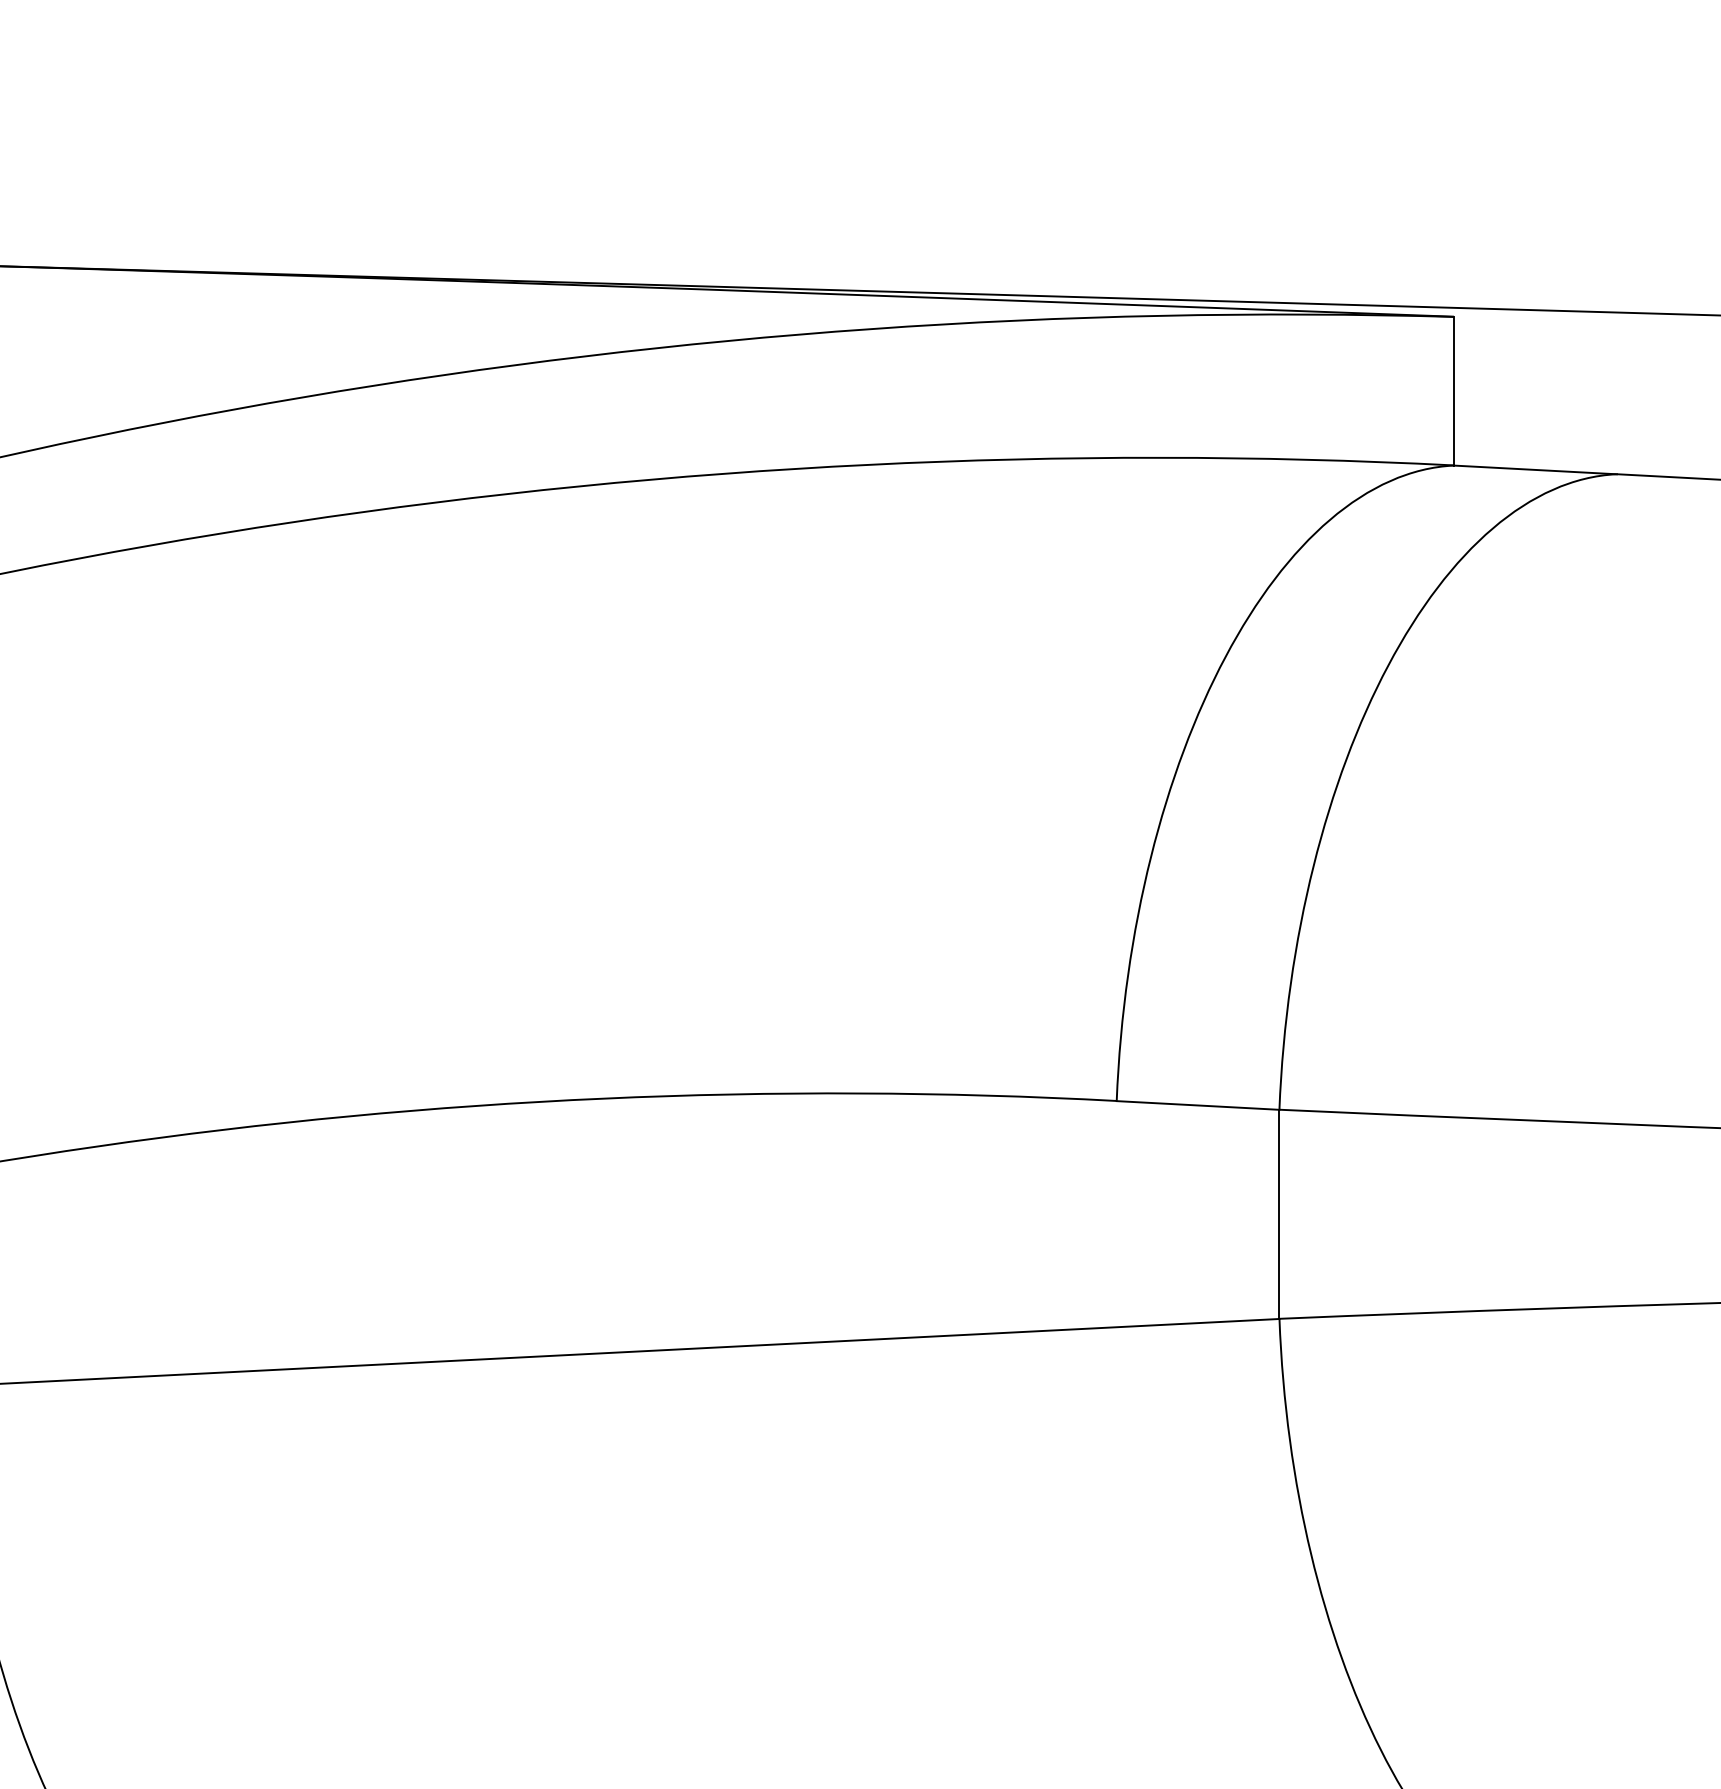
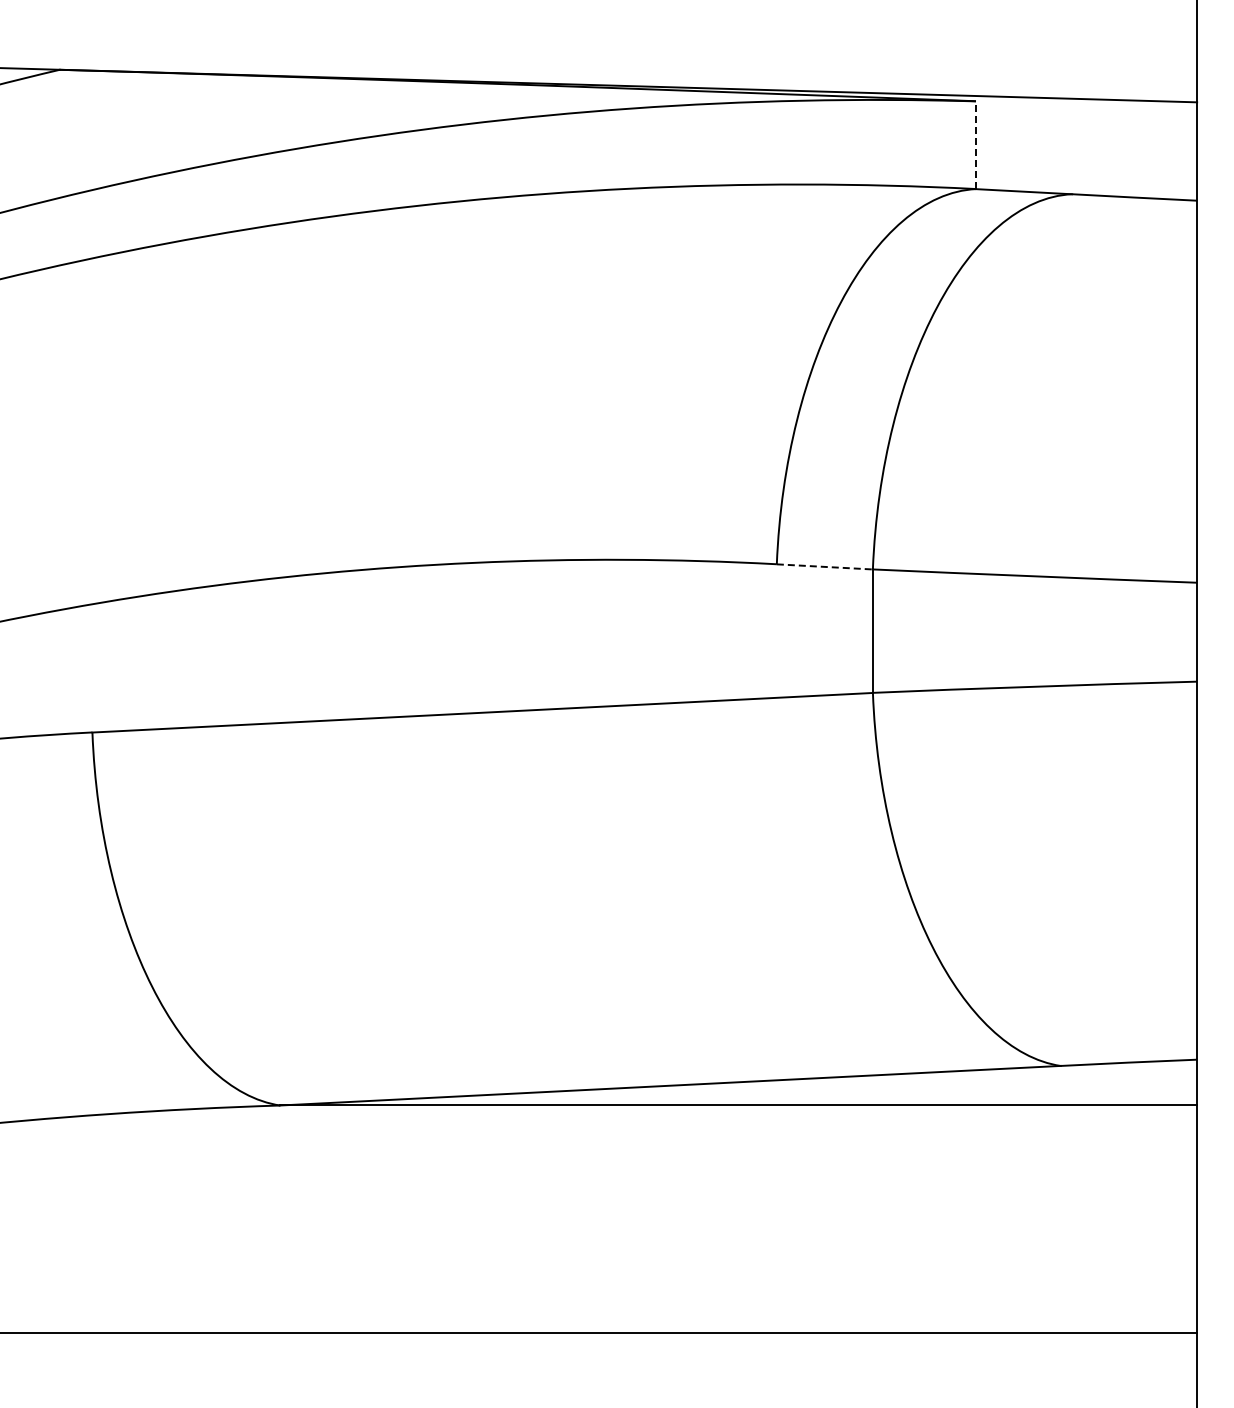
line: (1453, 391) -> (975, 145), solid -> dashed
line: (1199, 1104) -> (825, 566), solid -> dashed

